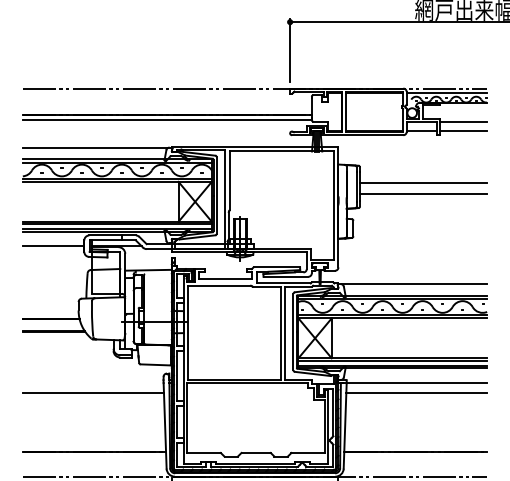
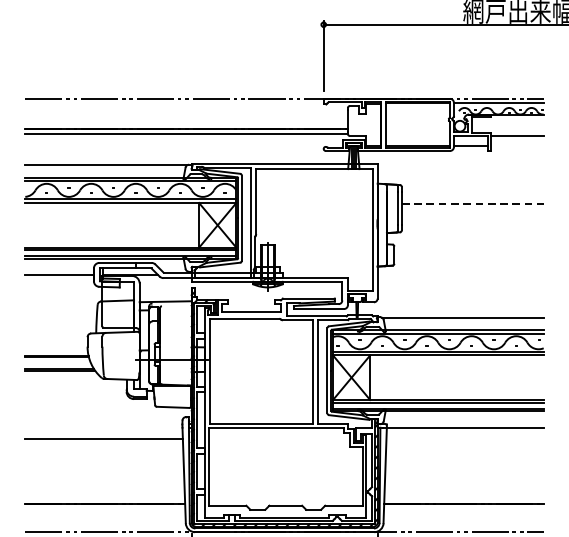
line: (463, 130) -> (517, 145), removed
line: (423, 182) -> (472, 203), solid -> dashed
line: (423, 194) -> (472, 217), removed
line: (416, 393) -> (464, 439), removed

